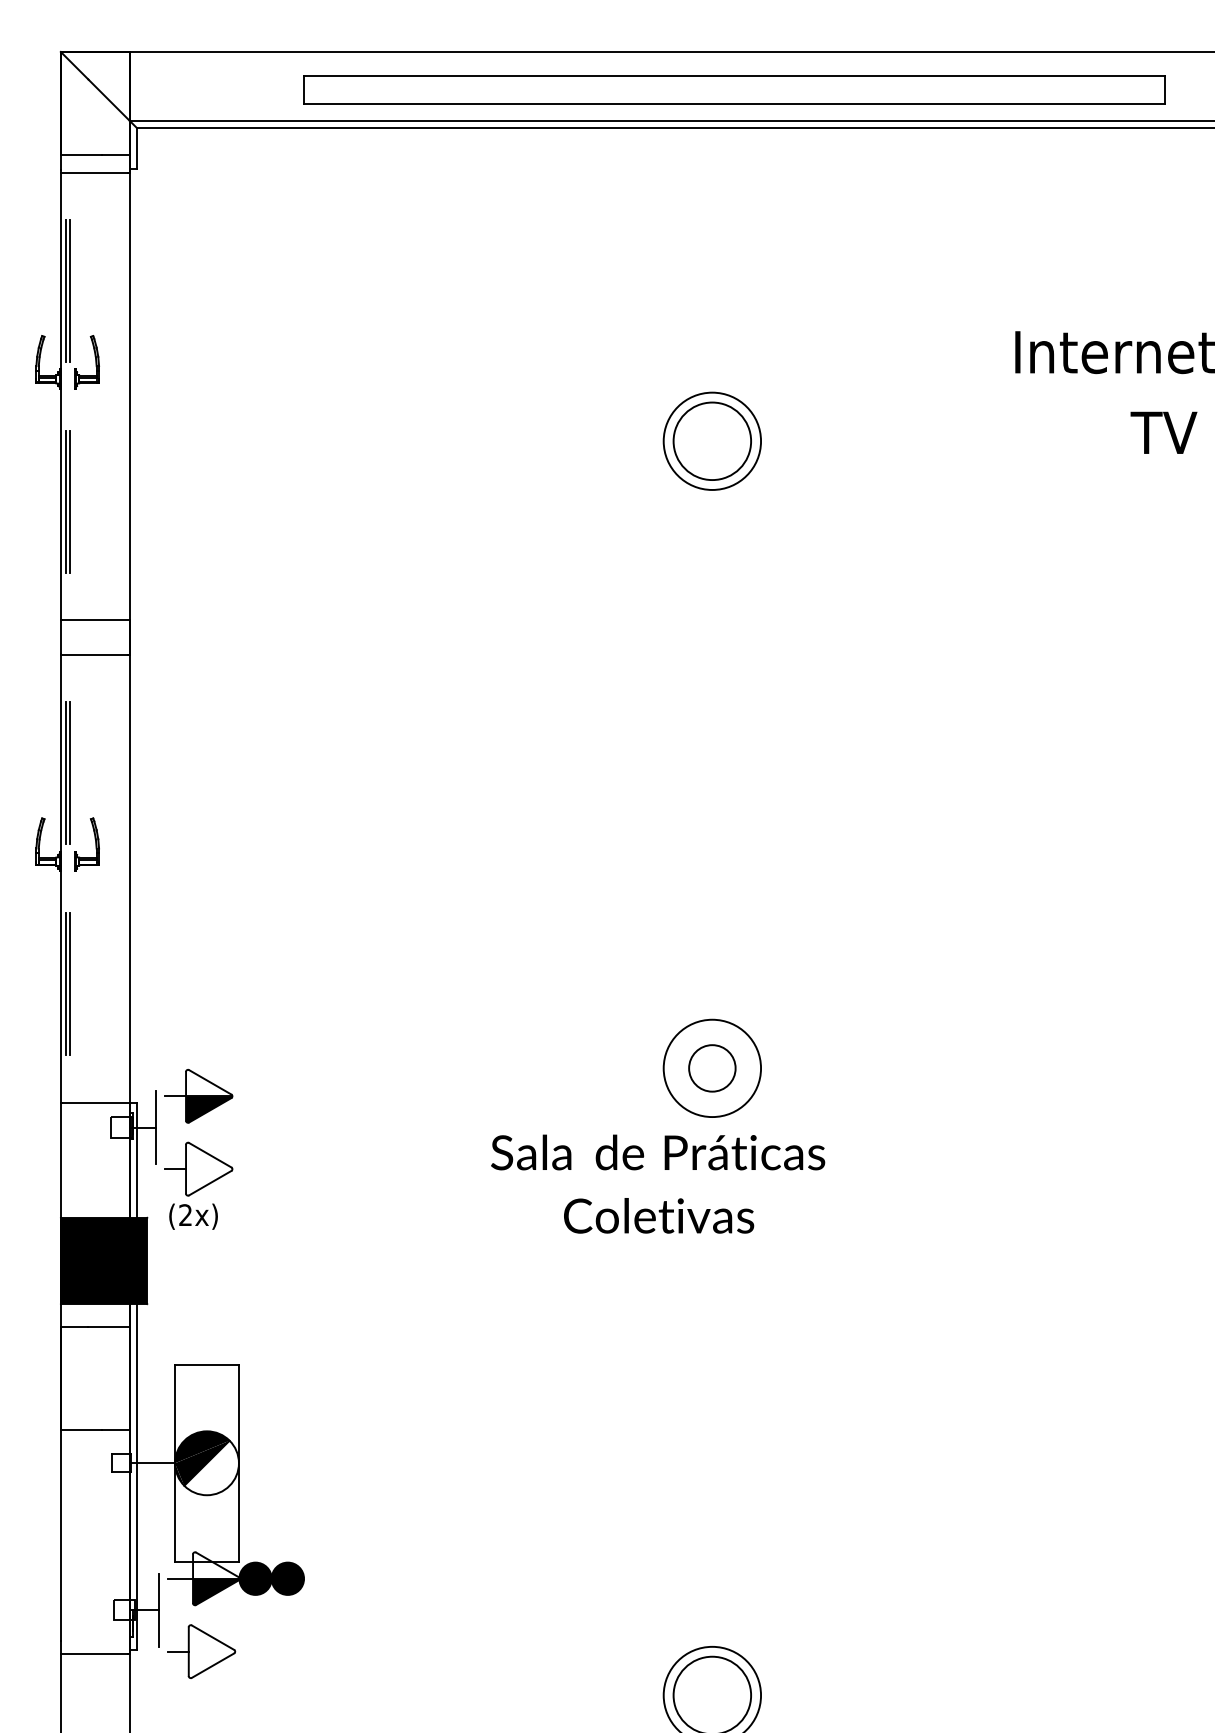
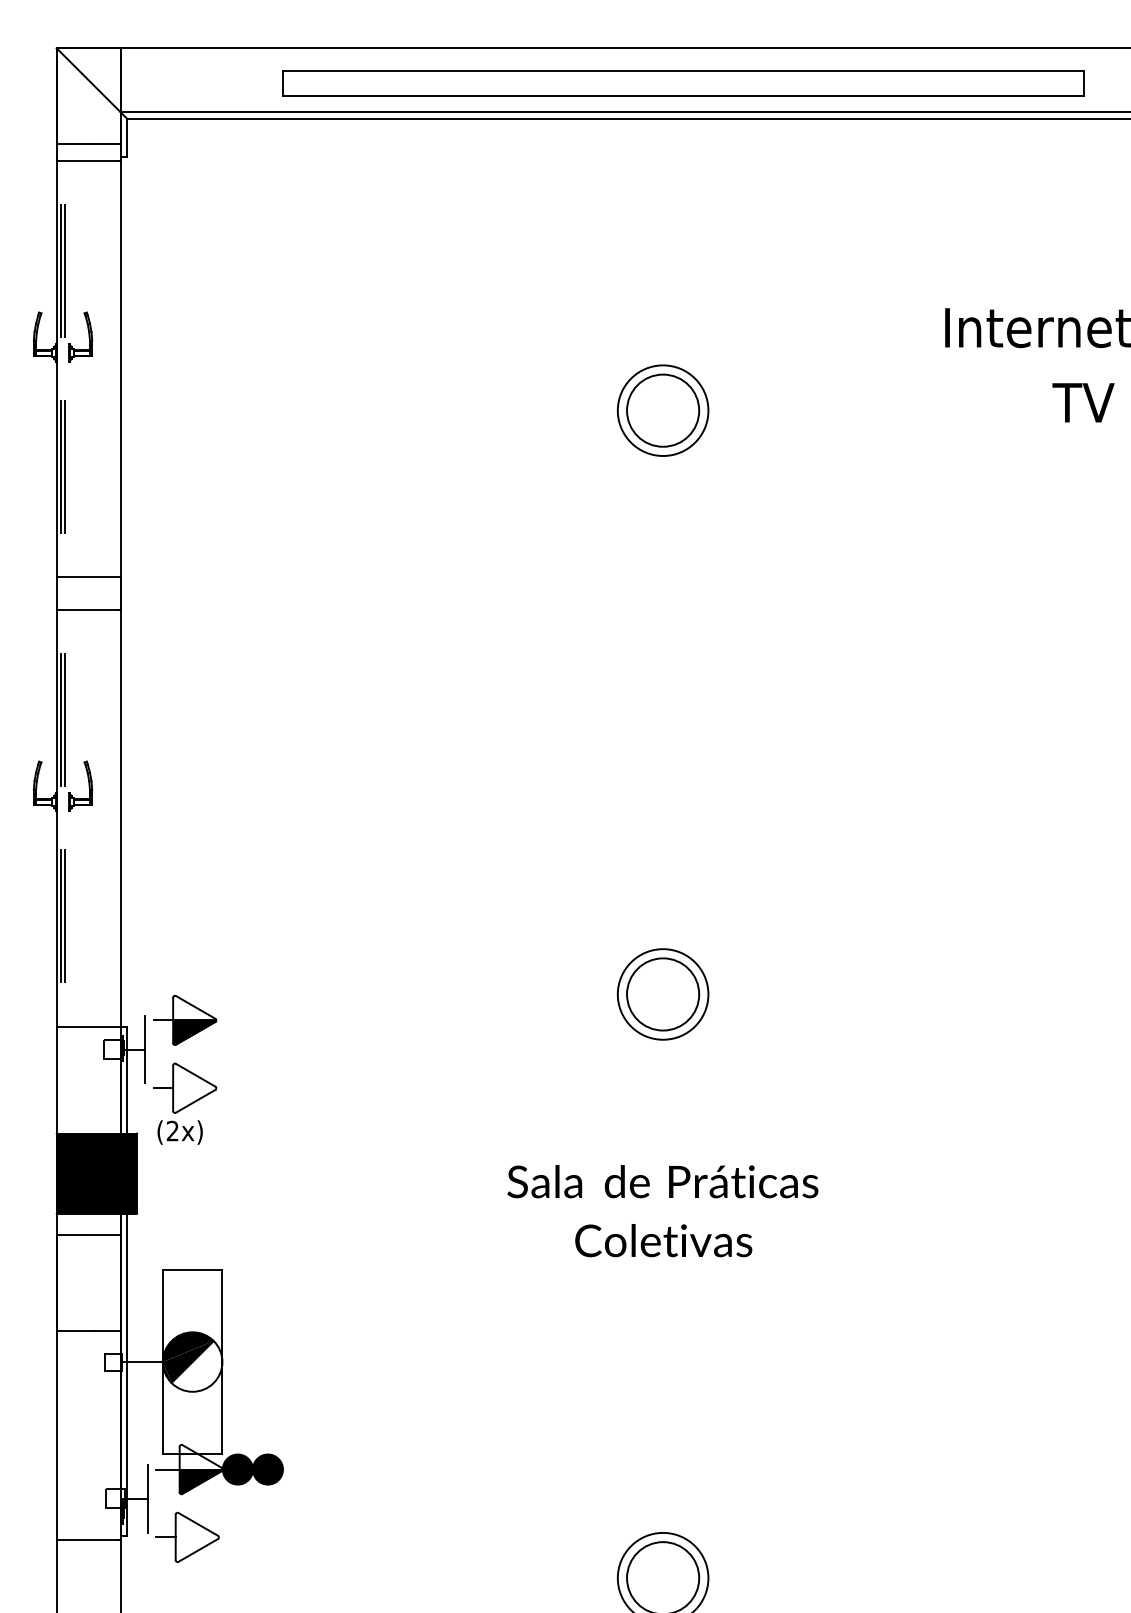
circle: (712, 1068) -> (663, 994), size x1.67
text: (658, 1183) -> (663, 1210), moved

